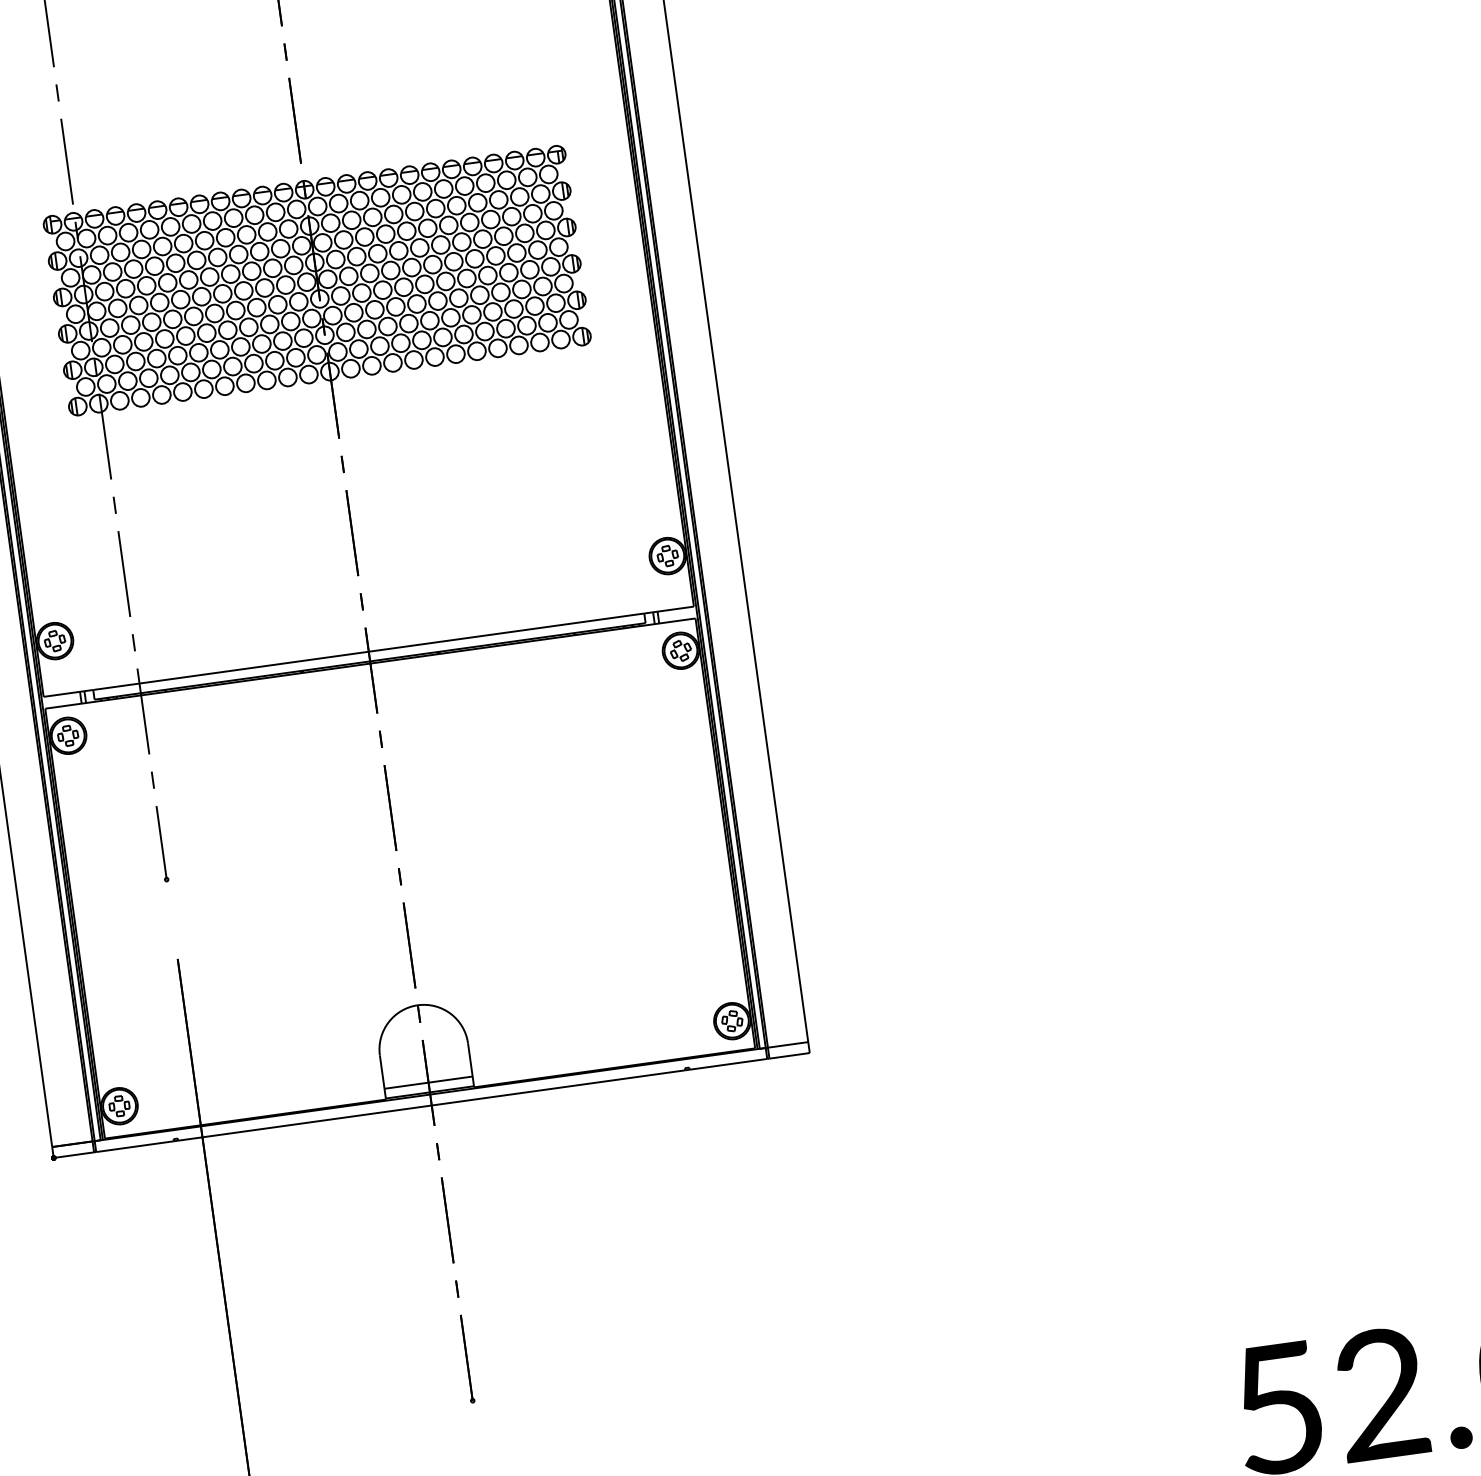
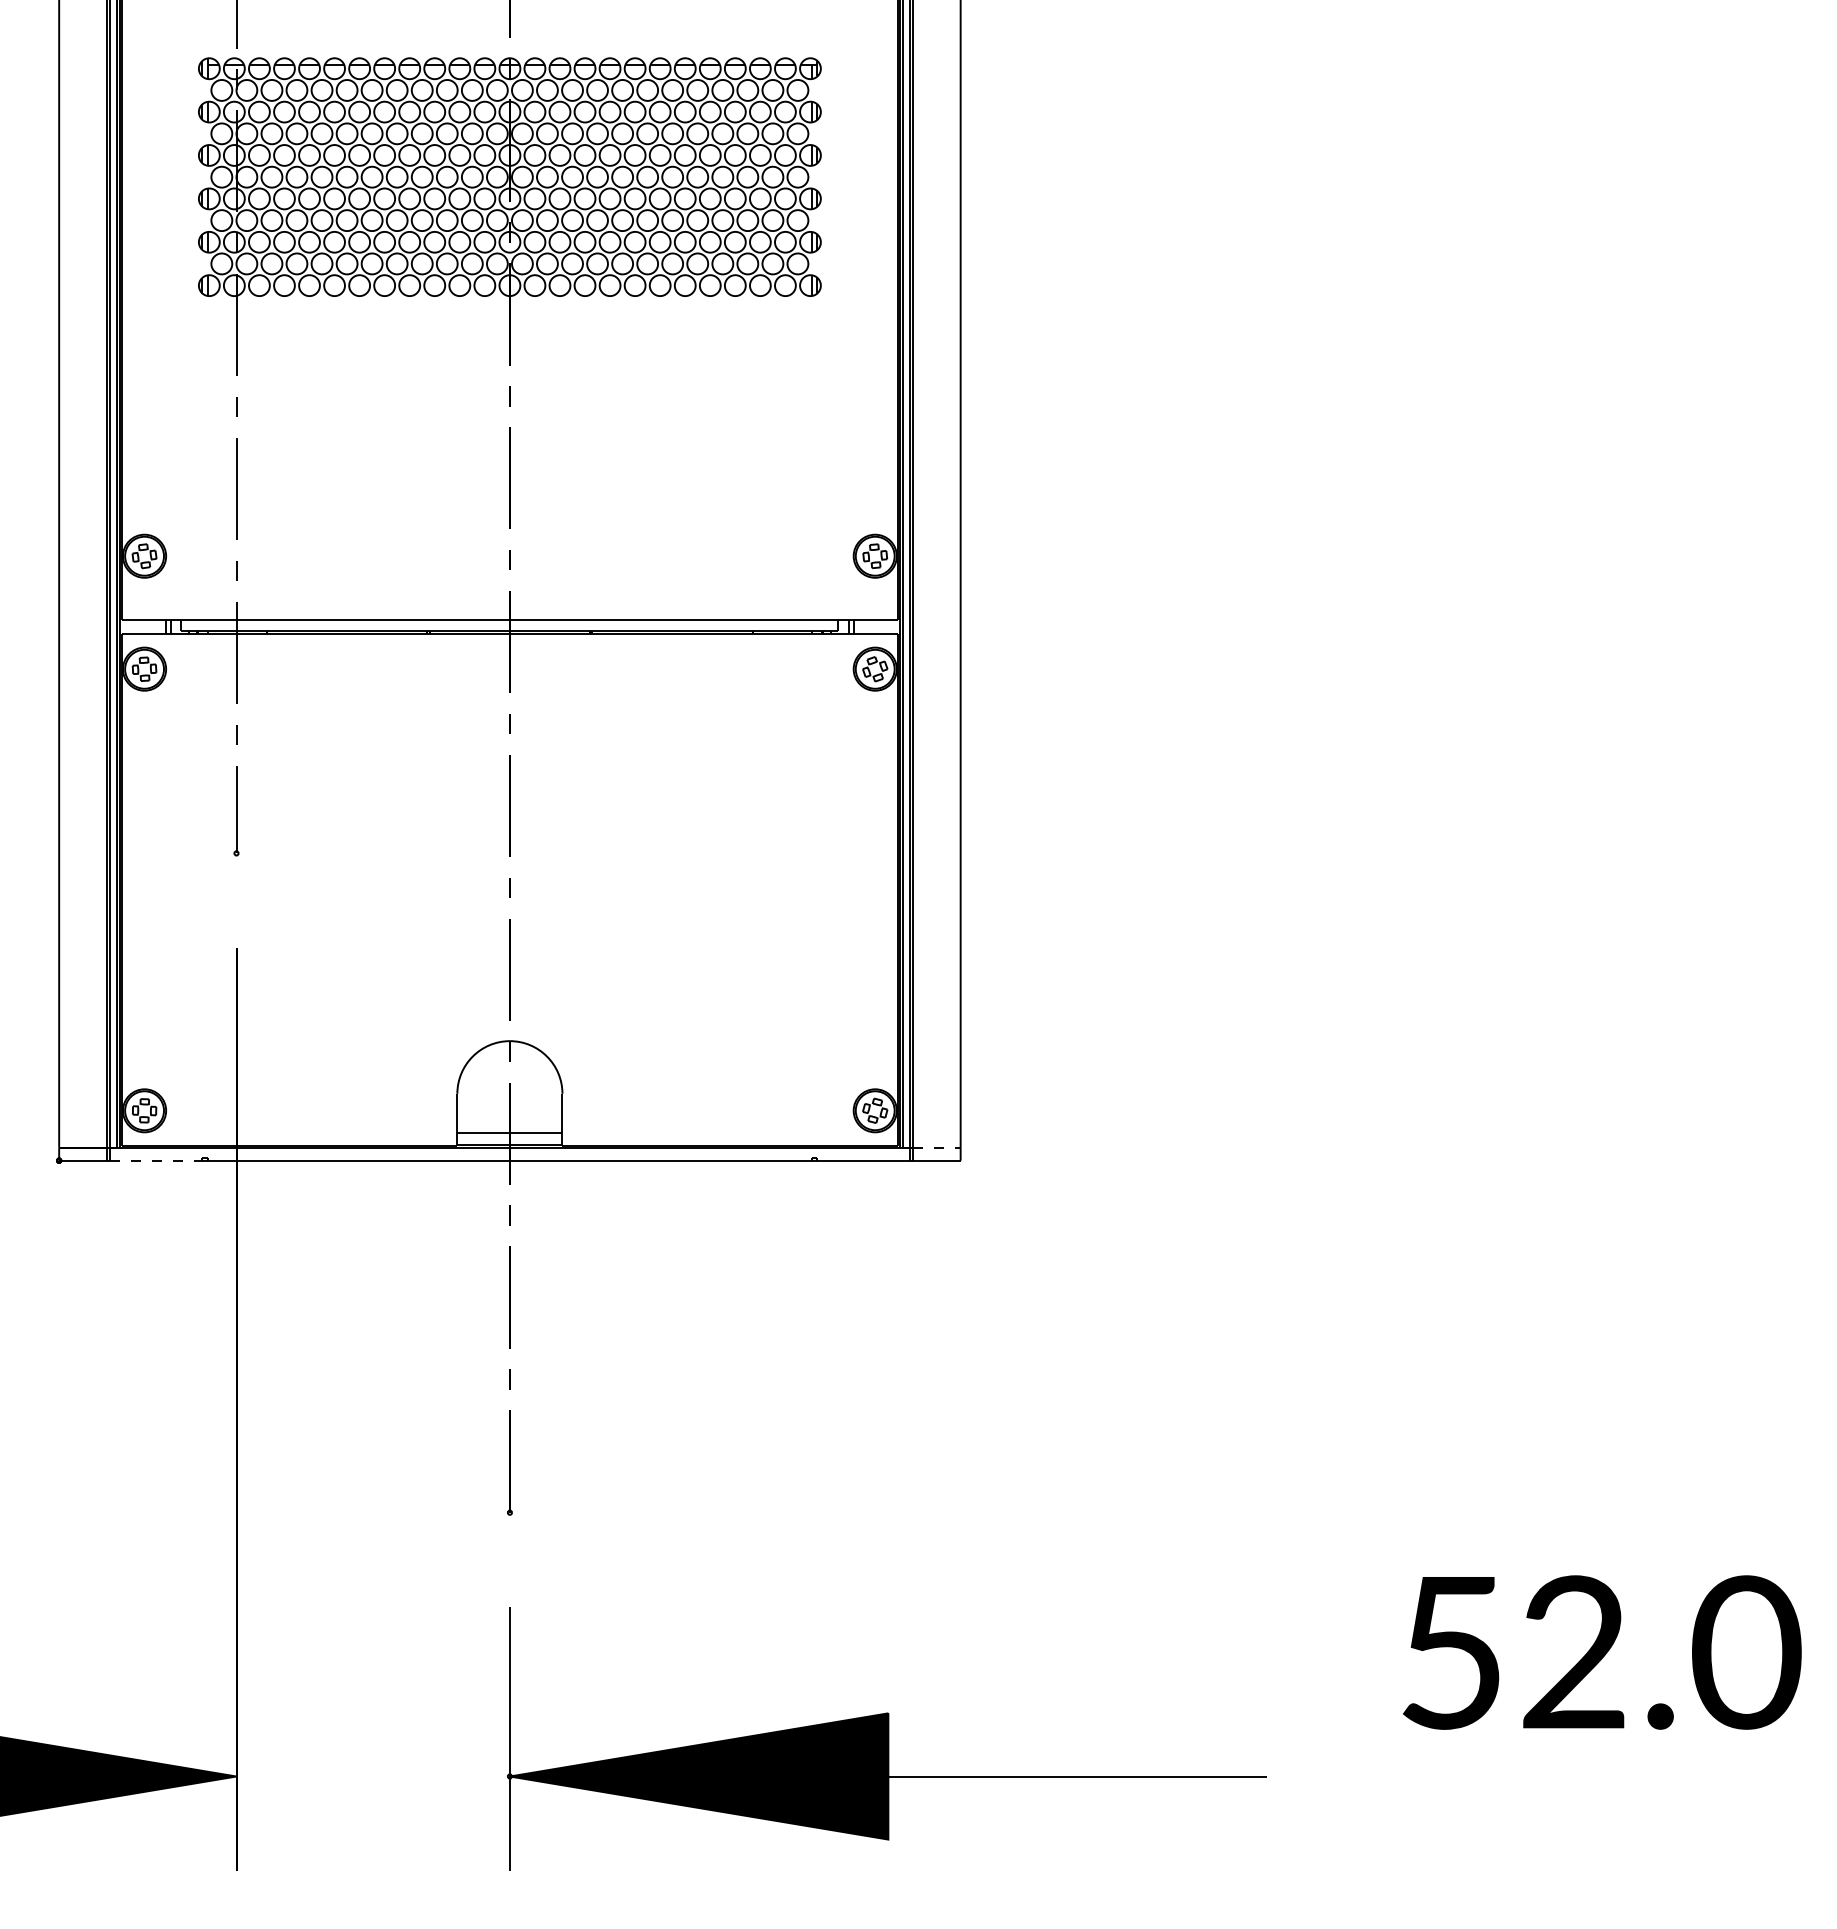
line: (788, 1044) -> (937, 1147), solid -> dashed
line: (135, 1146) -> (156, 1160), solid -> dashed

